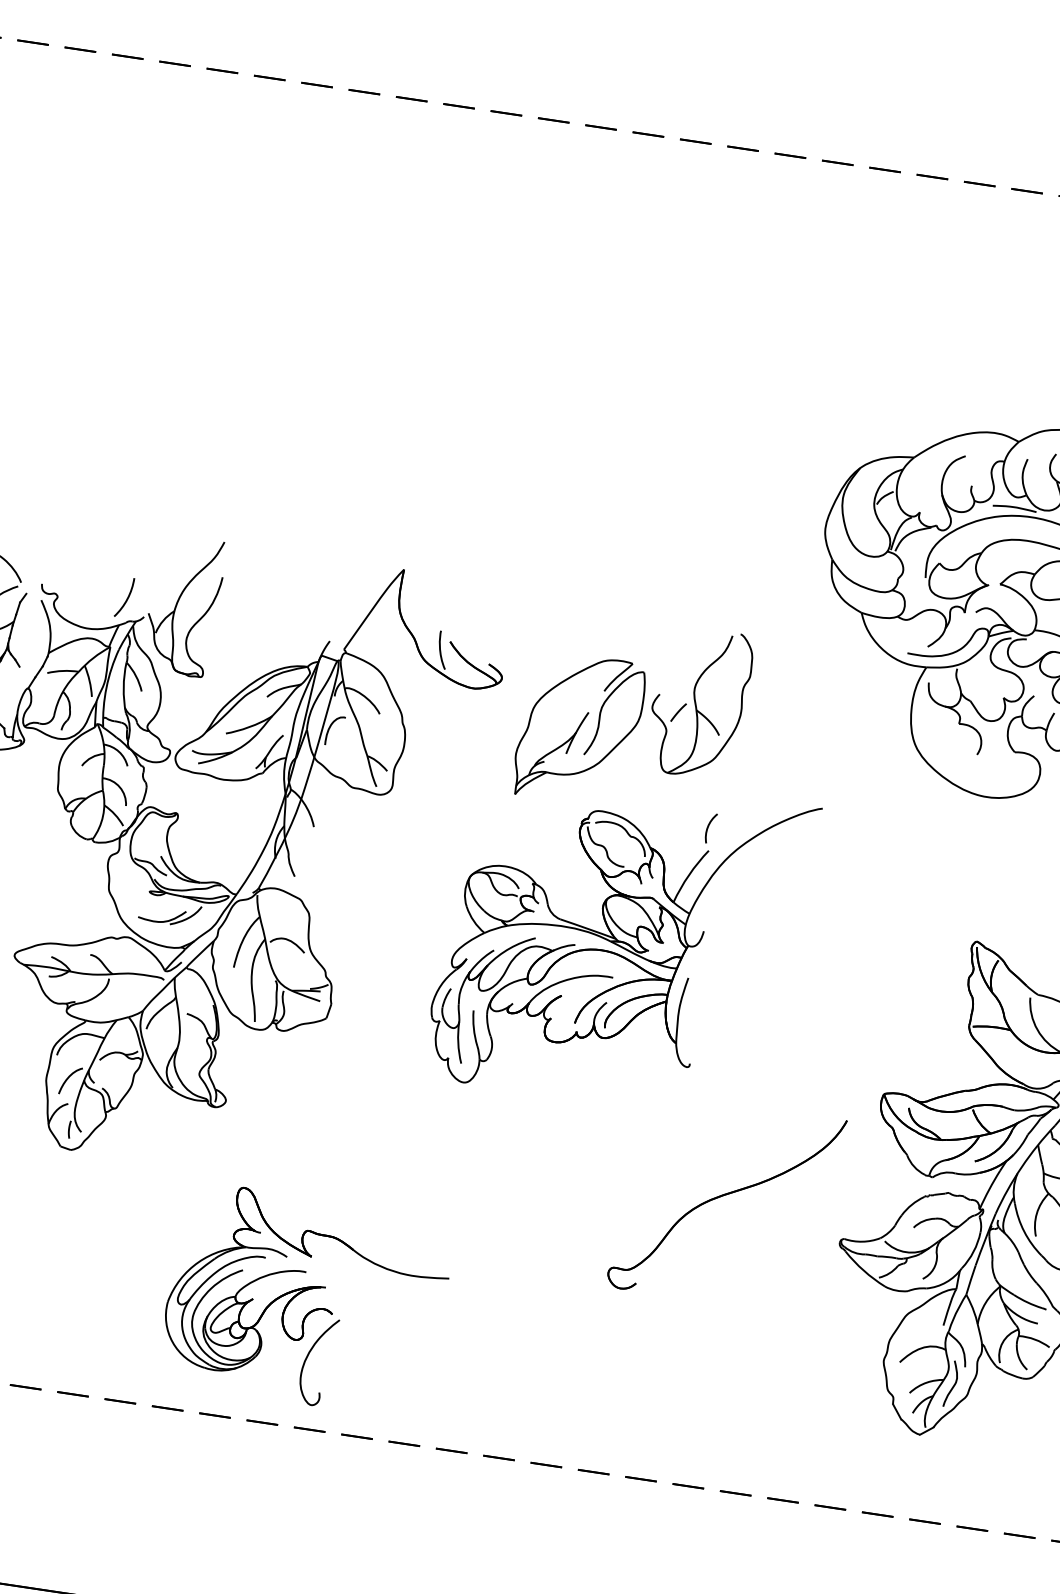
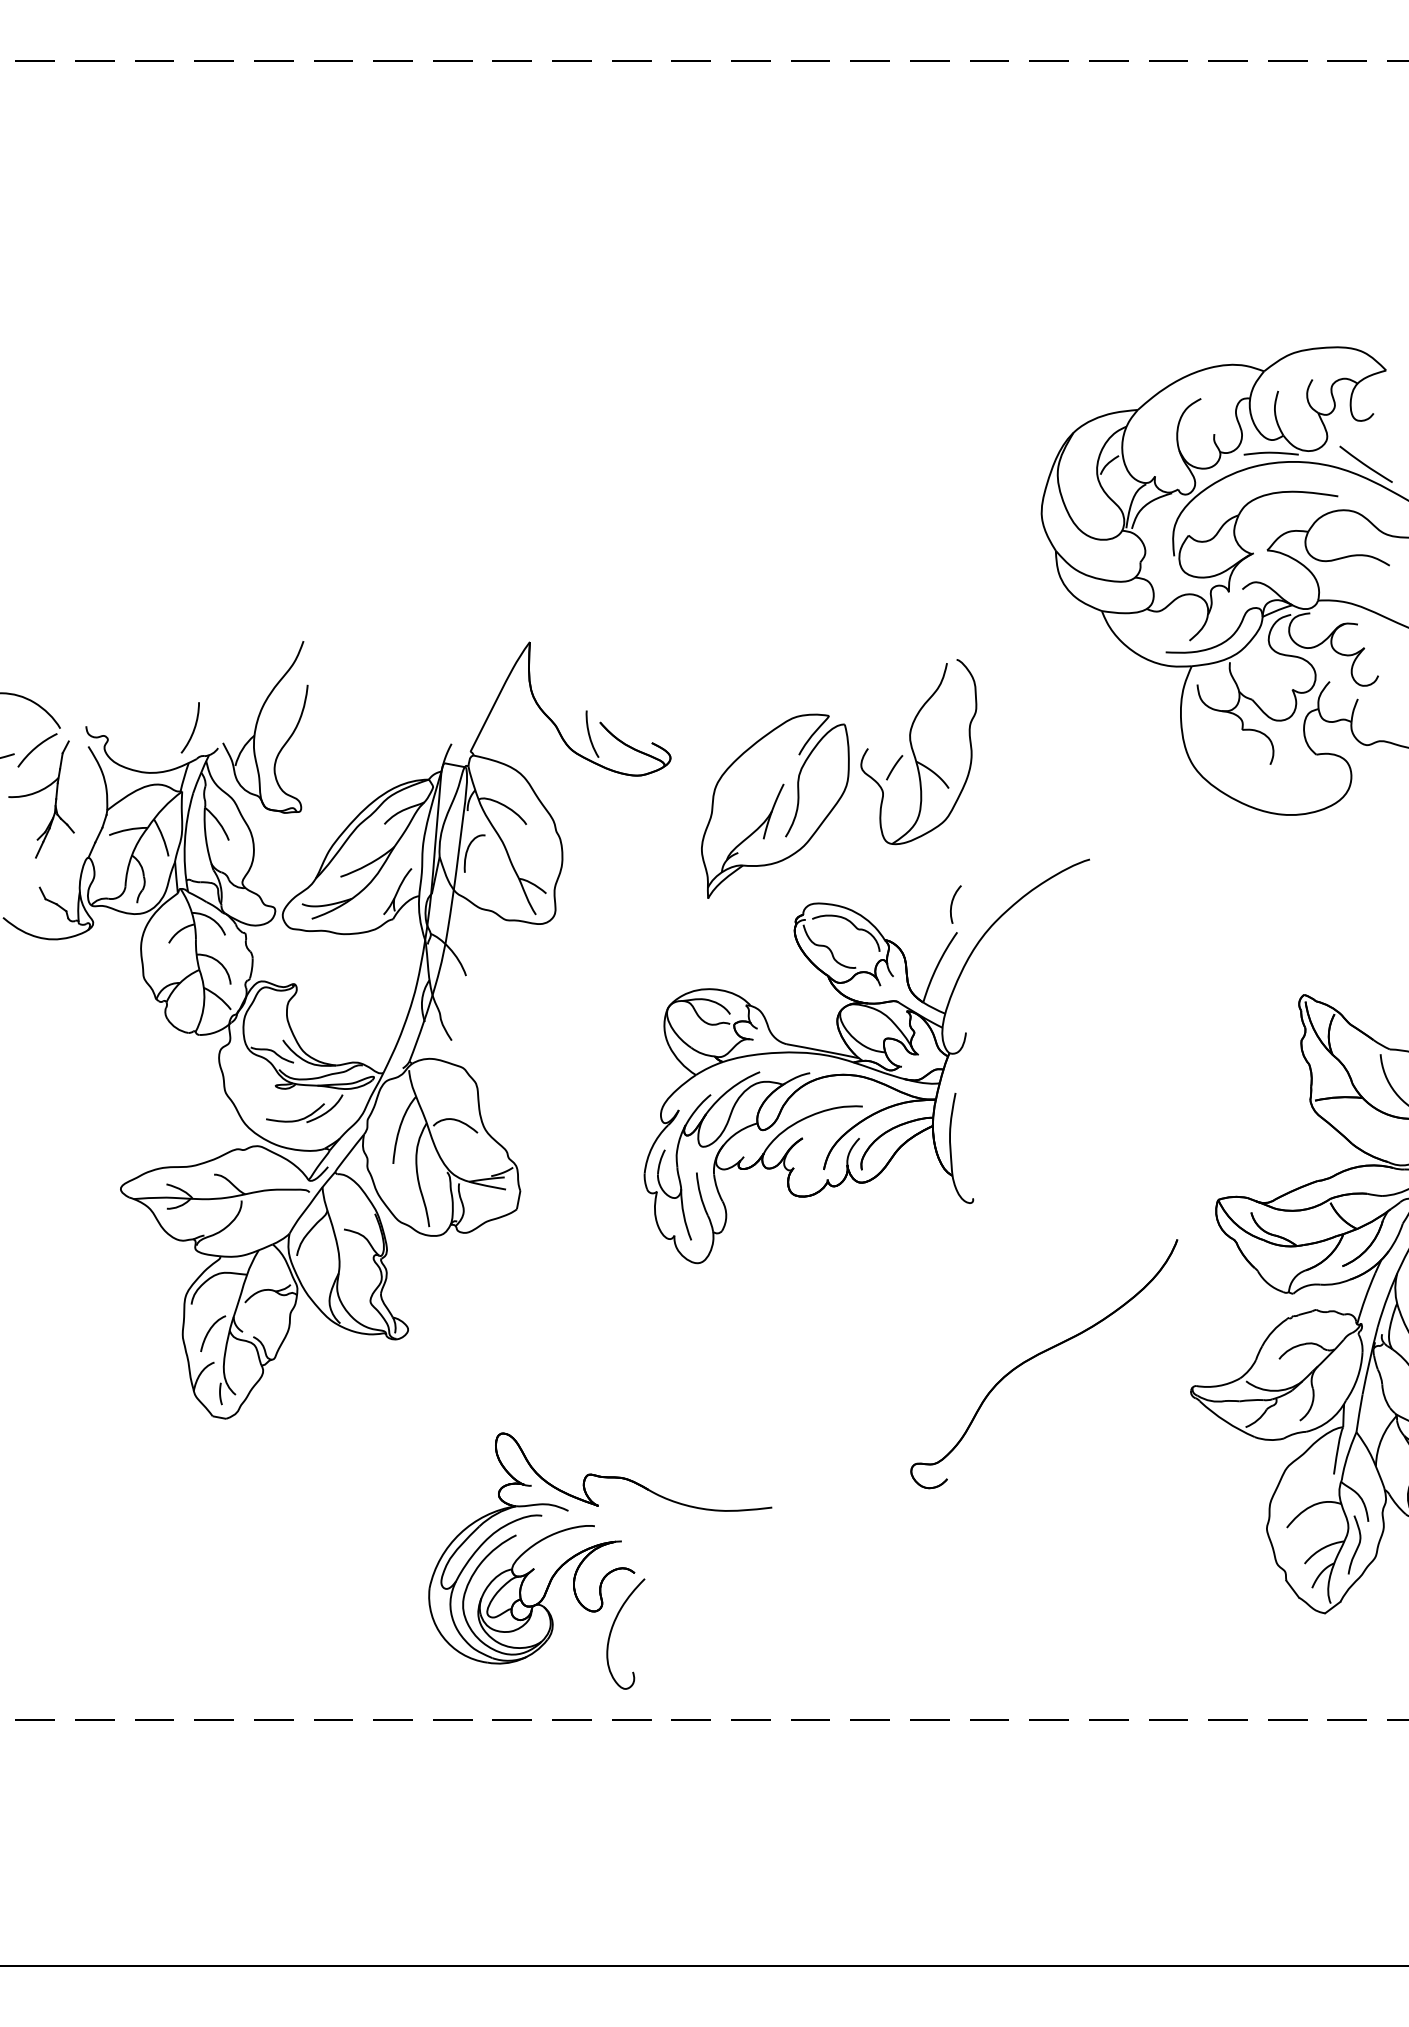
part: (302, 1293) -> (593, 1552), moved

